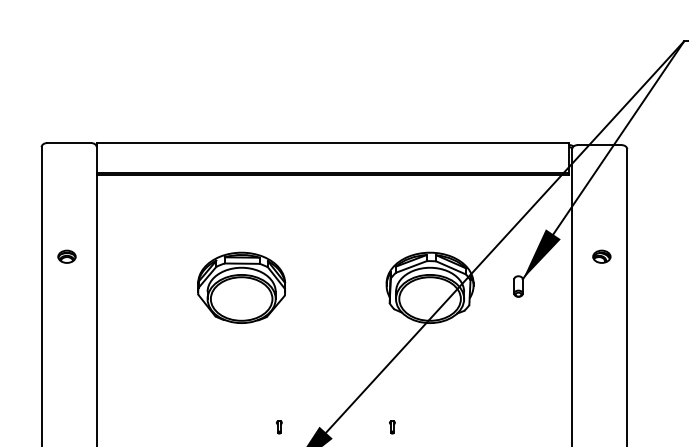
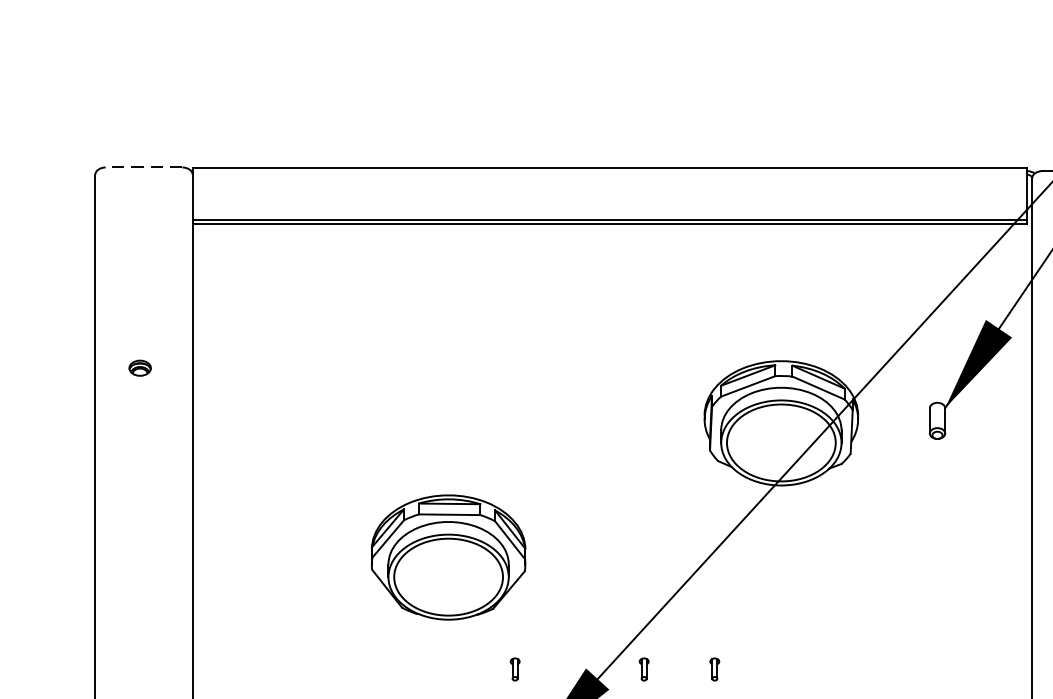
line: (69, 143) -> (144, 168), solid -> dashed
part: (66, 256) -> (139, 367), size x0.7
part: (241, 287) -> (448, 556), moved
part: (352, 427) -> (644, 669), added

